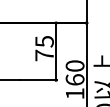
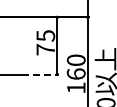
line: (39, 80) -> (40, 74), solid -> dashed

